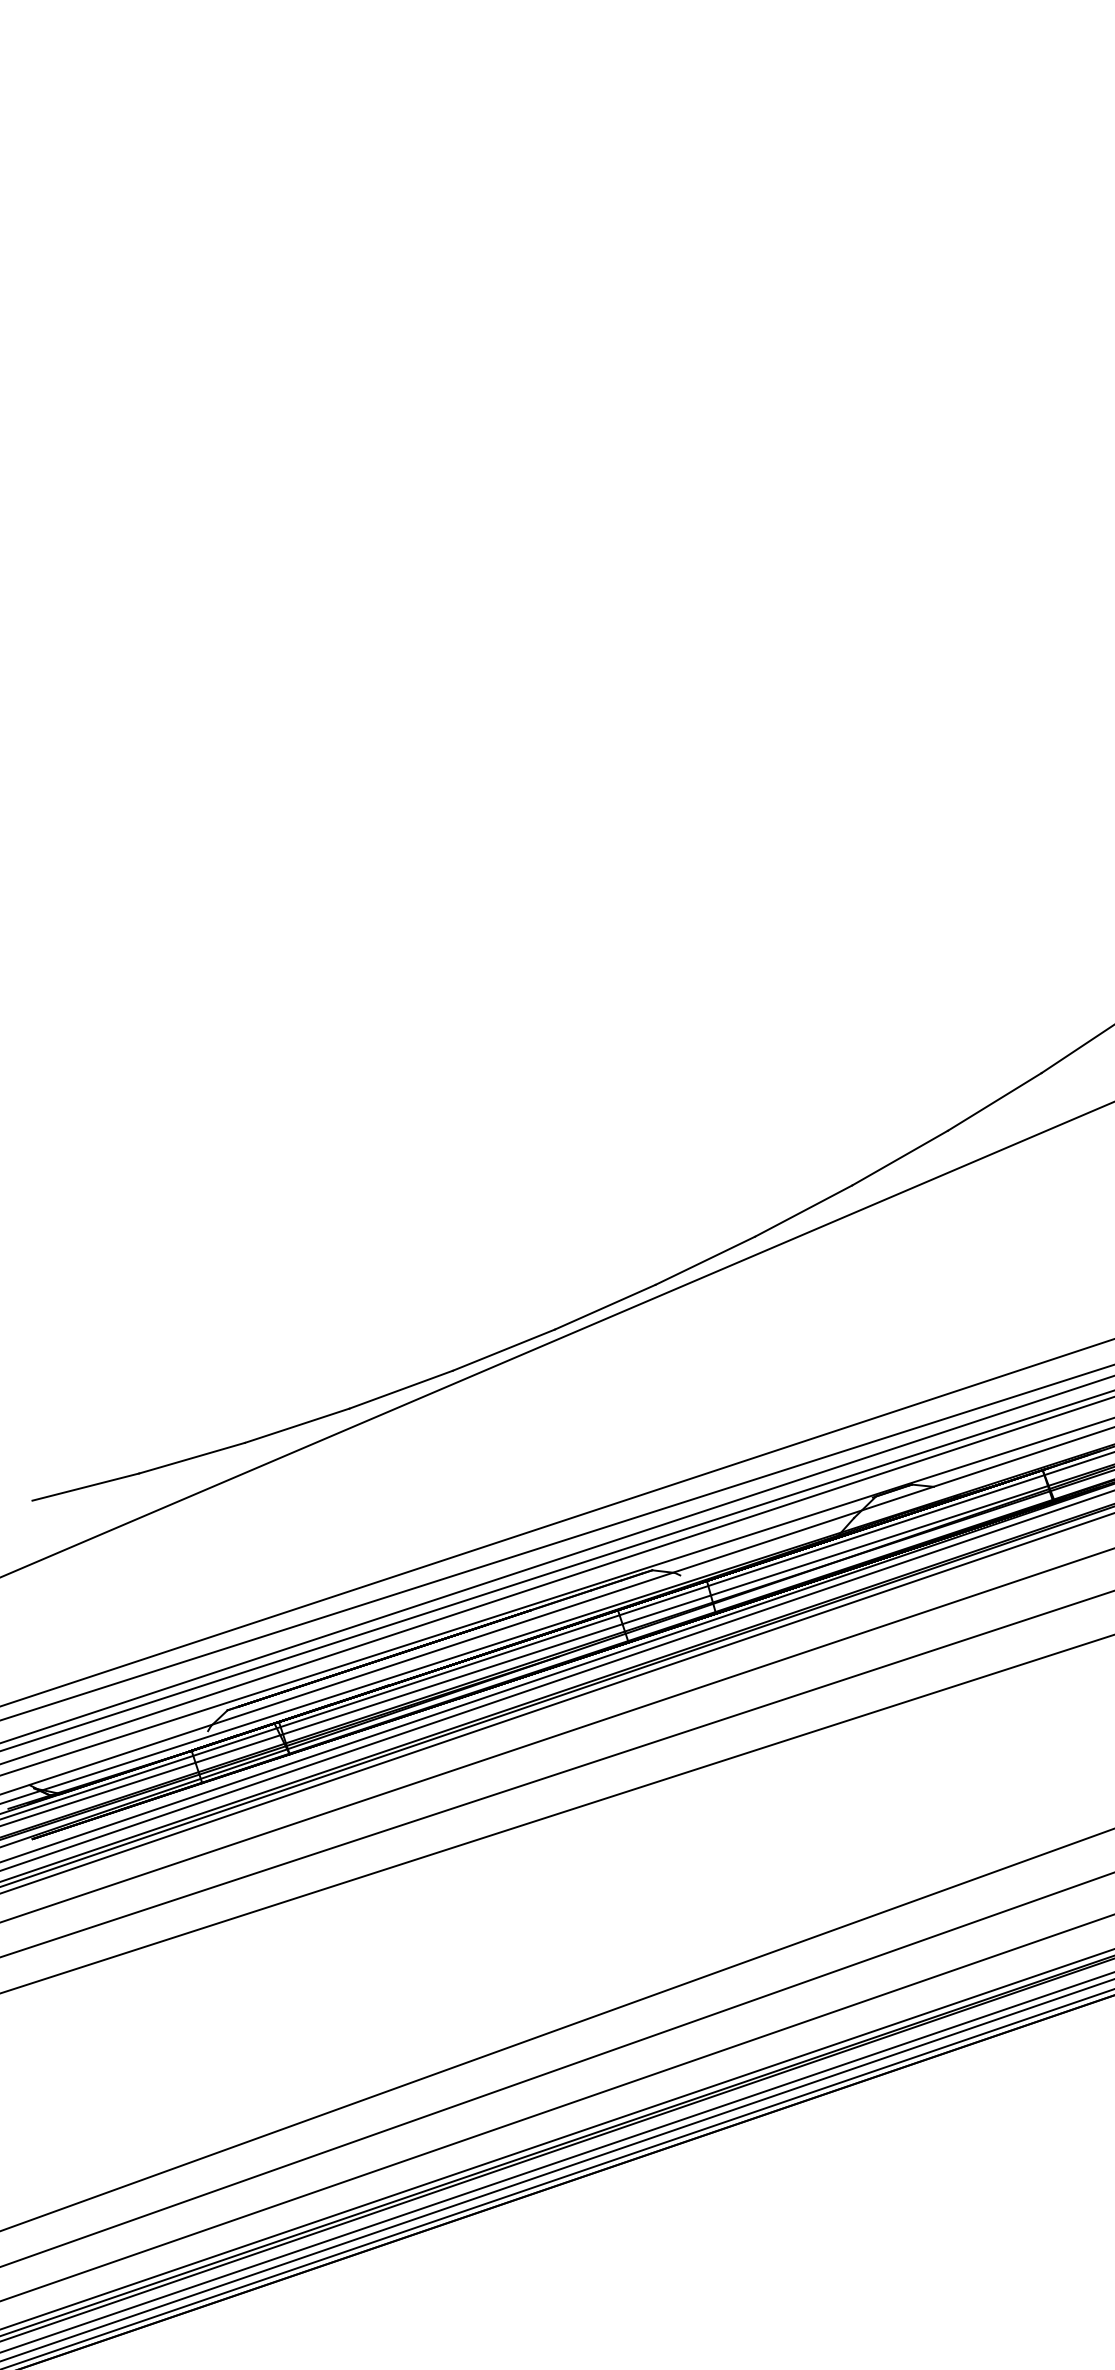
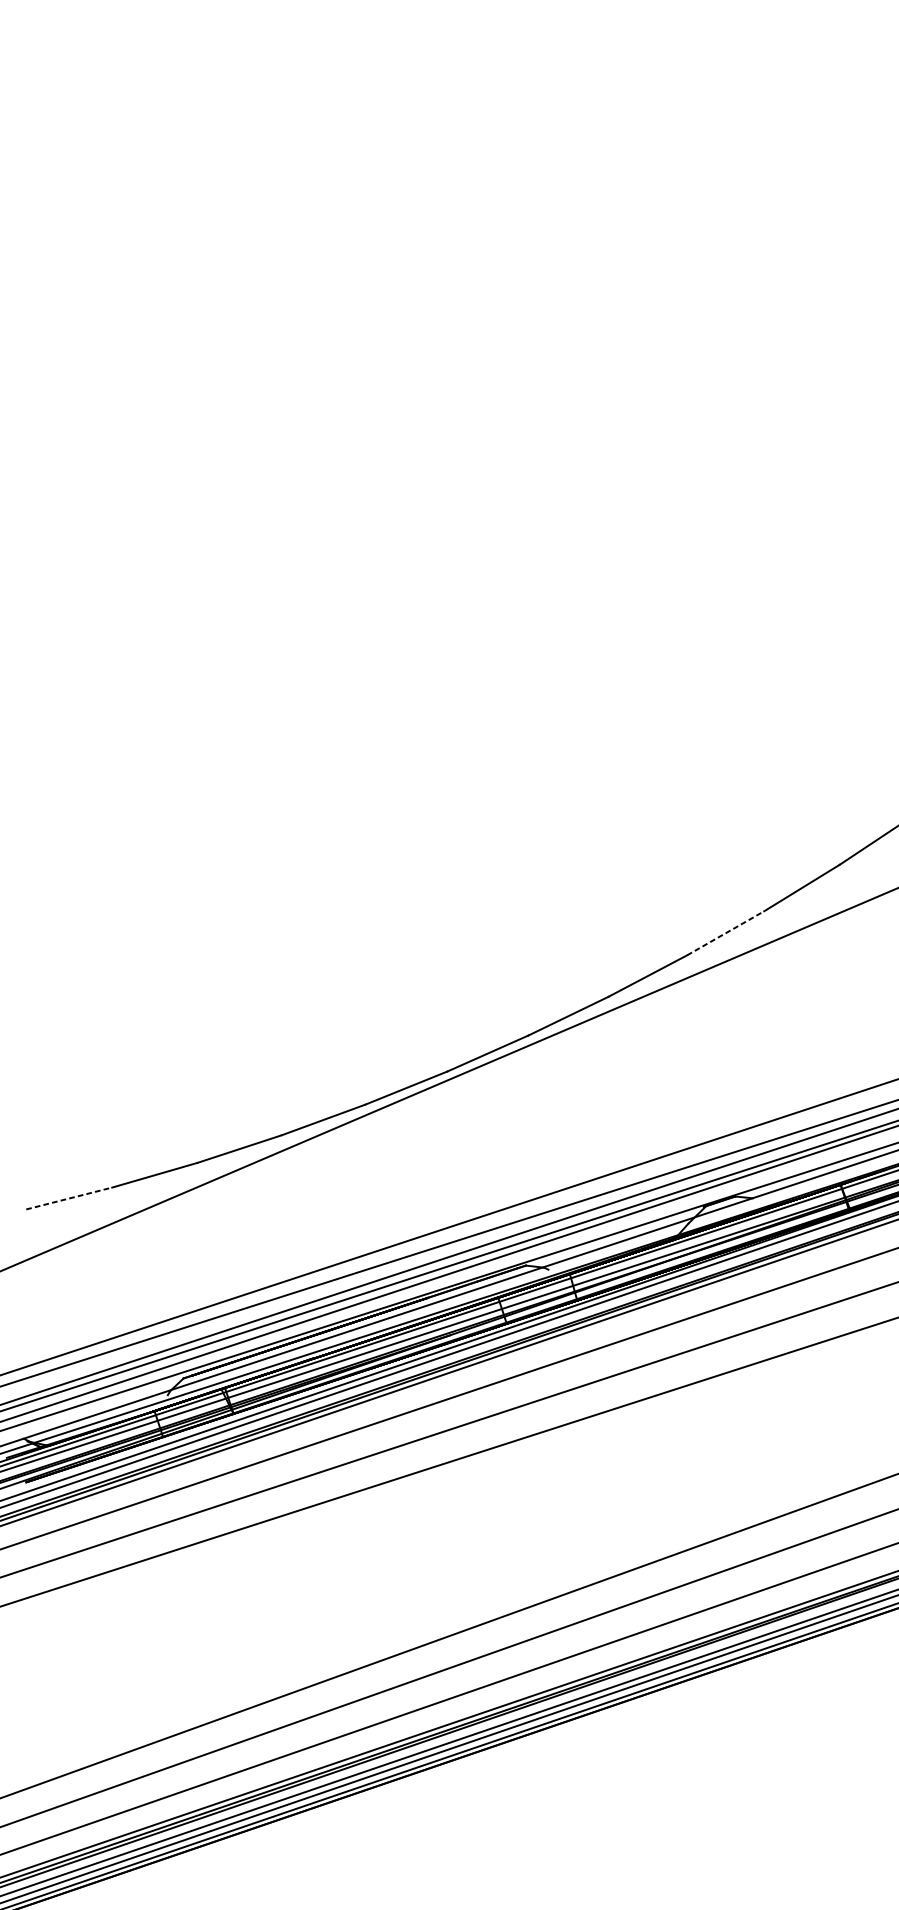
line: (900, 1157) -> (725, 932), solid -> dashed
line: (86, 1486) -> (69, 1198), solid -> dashed

